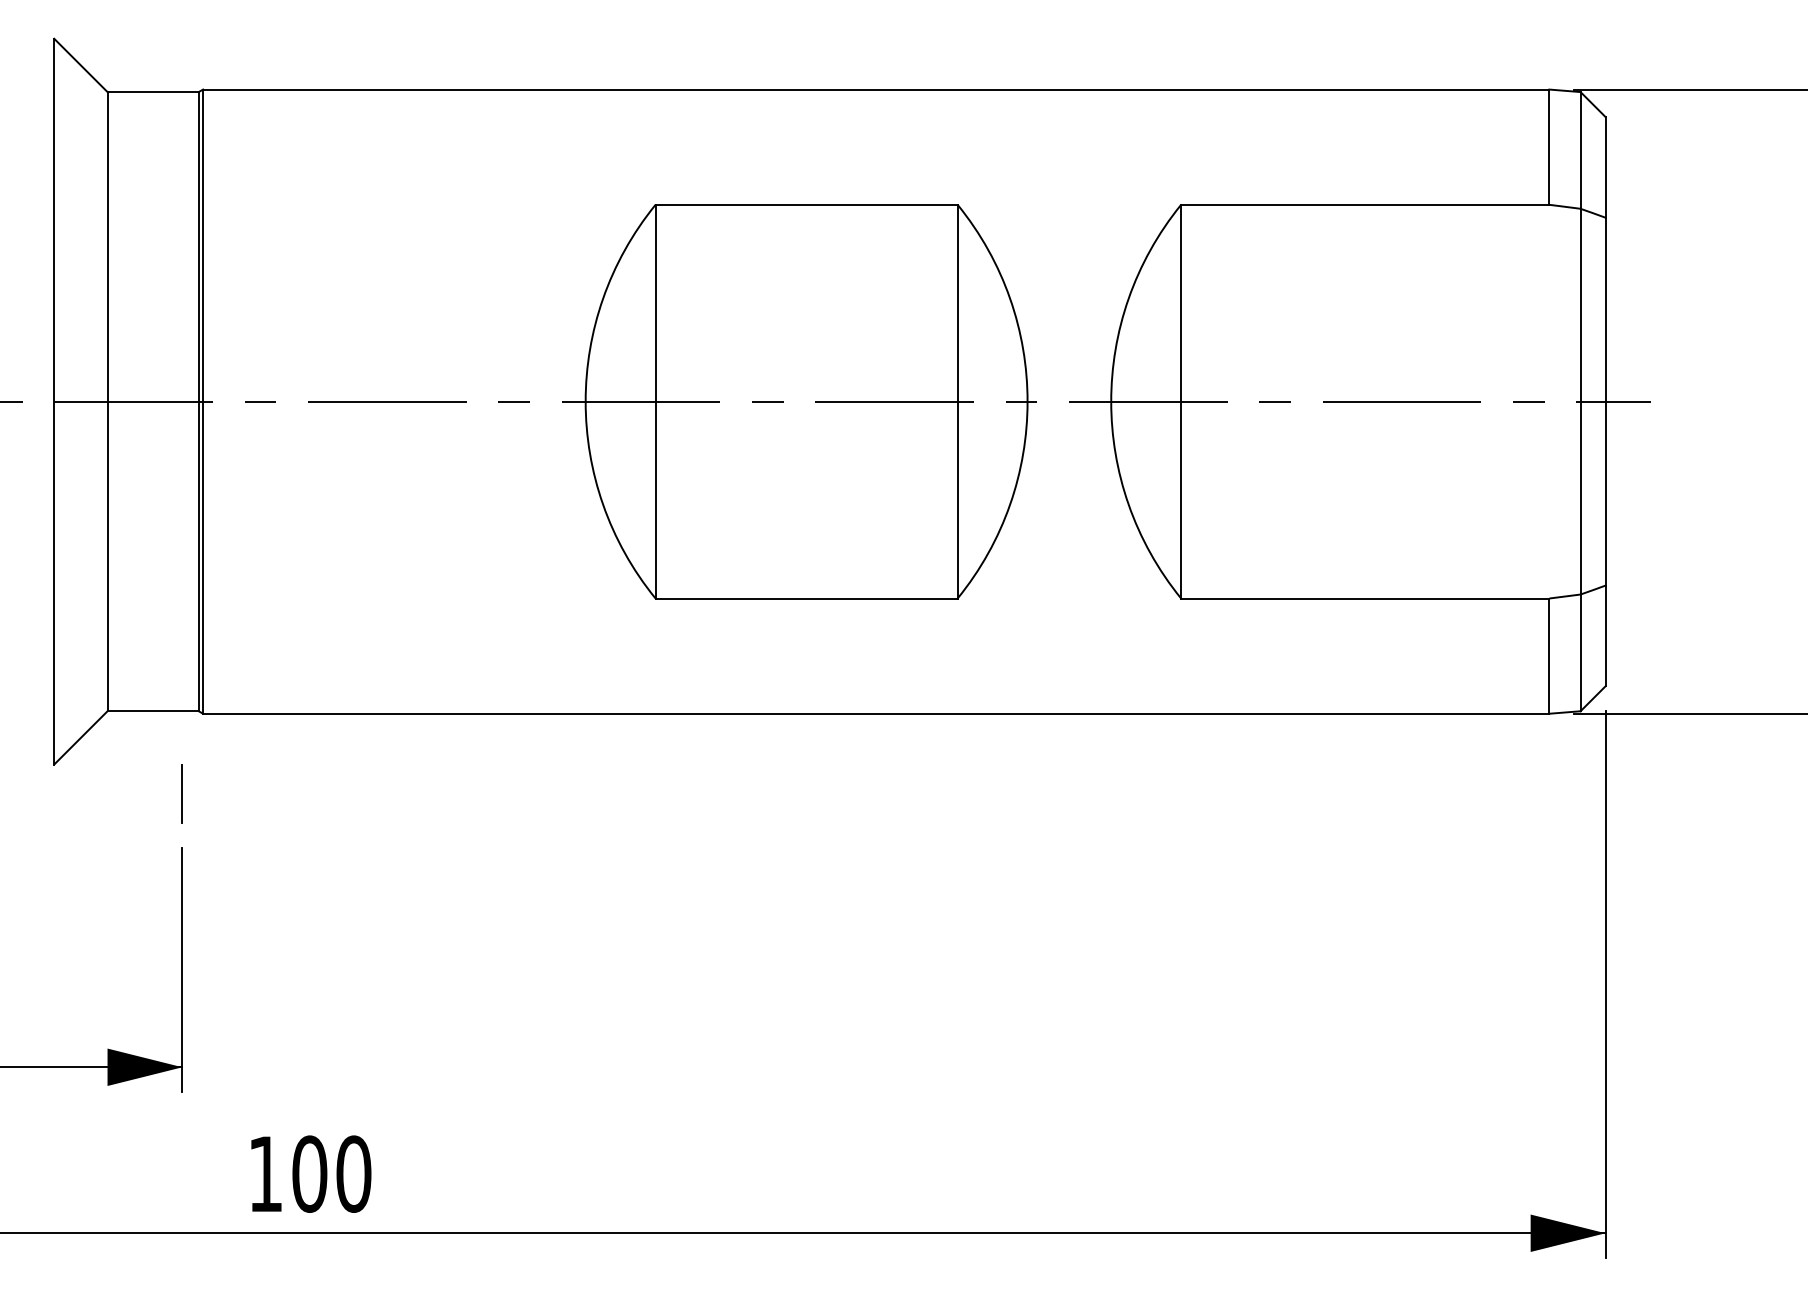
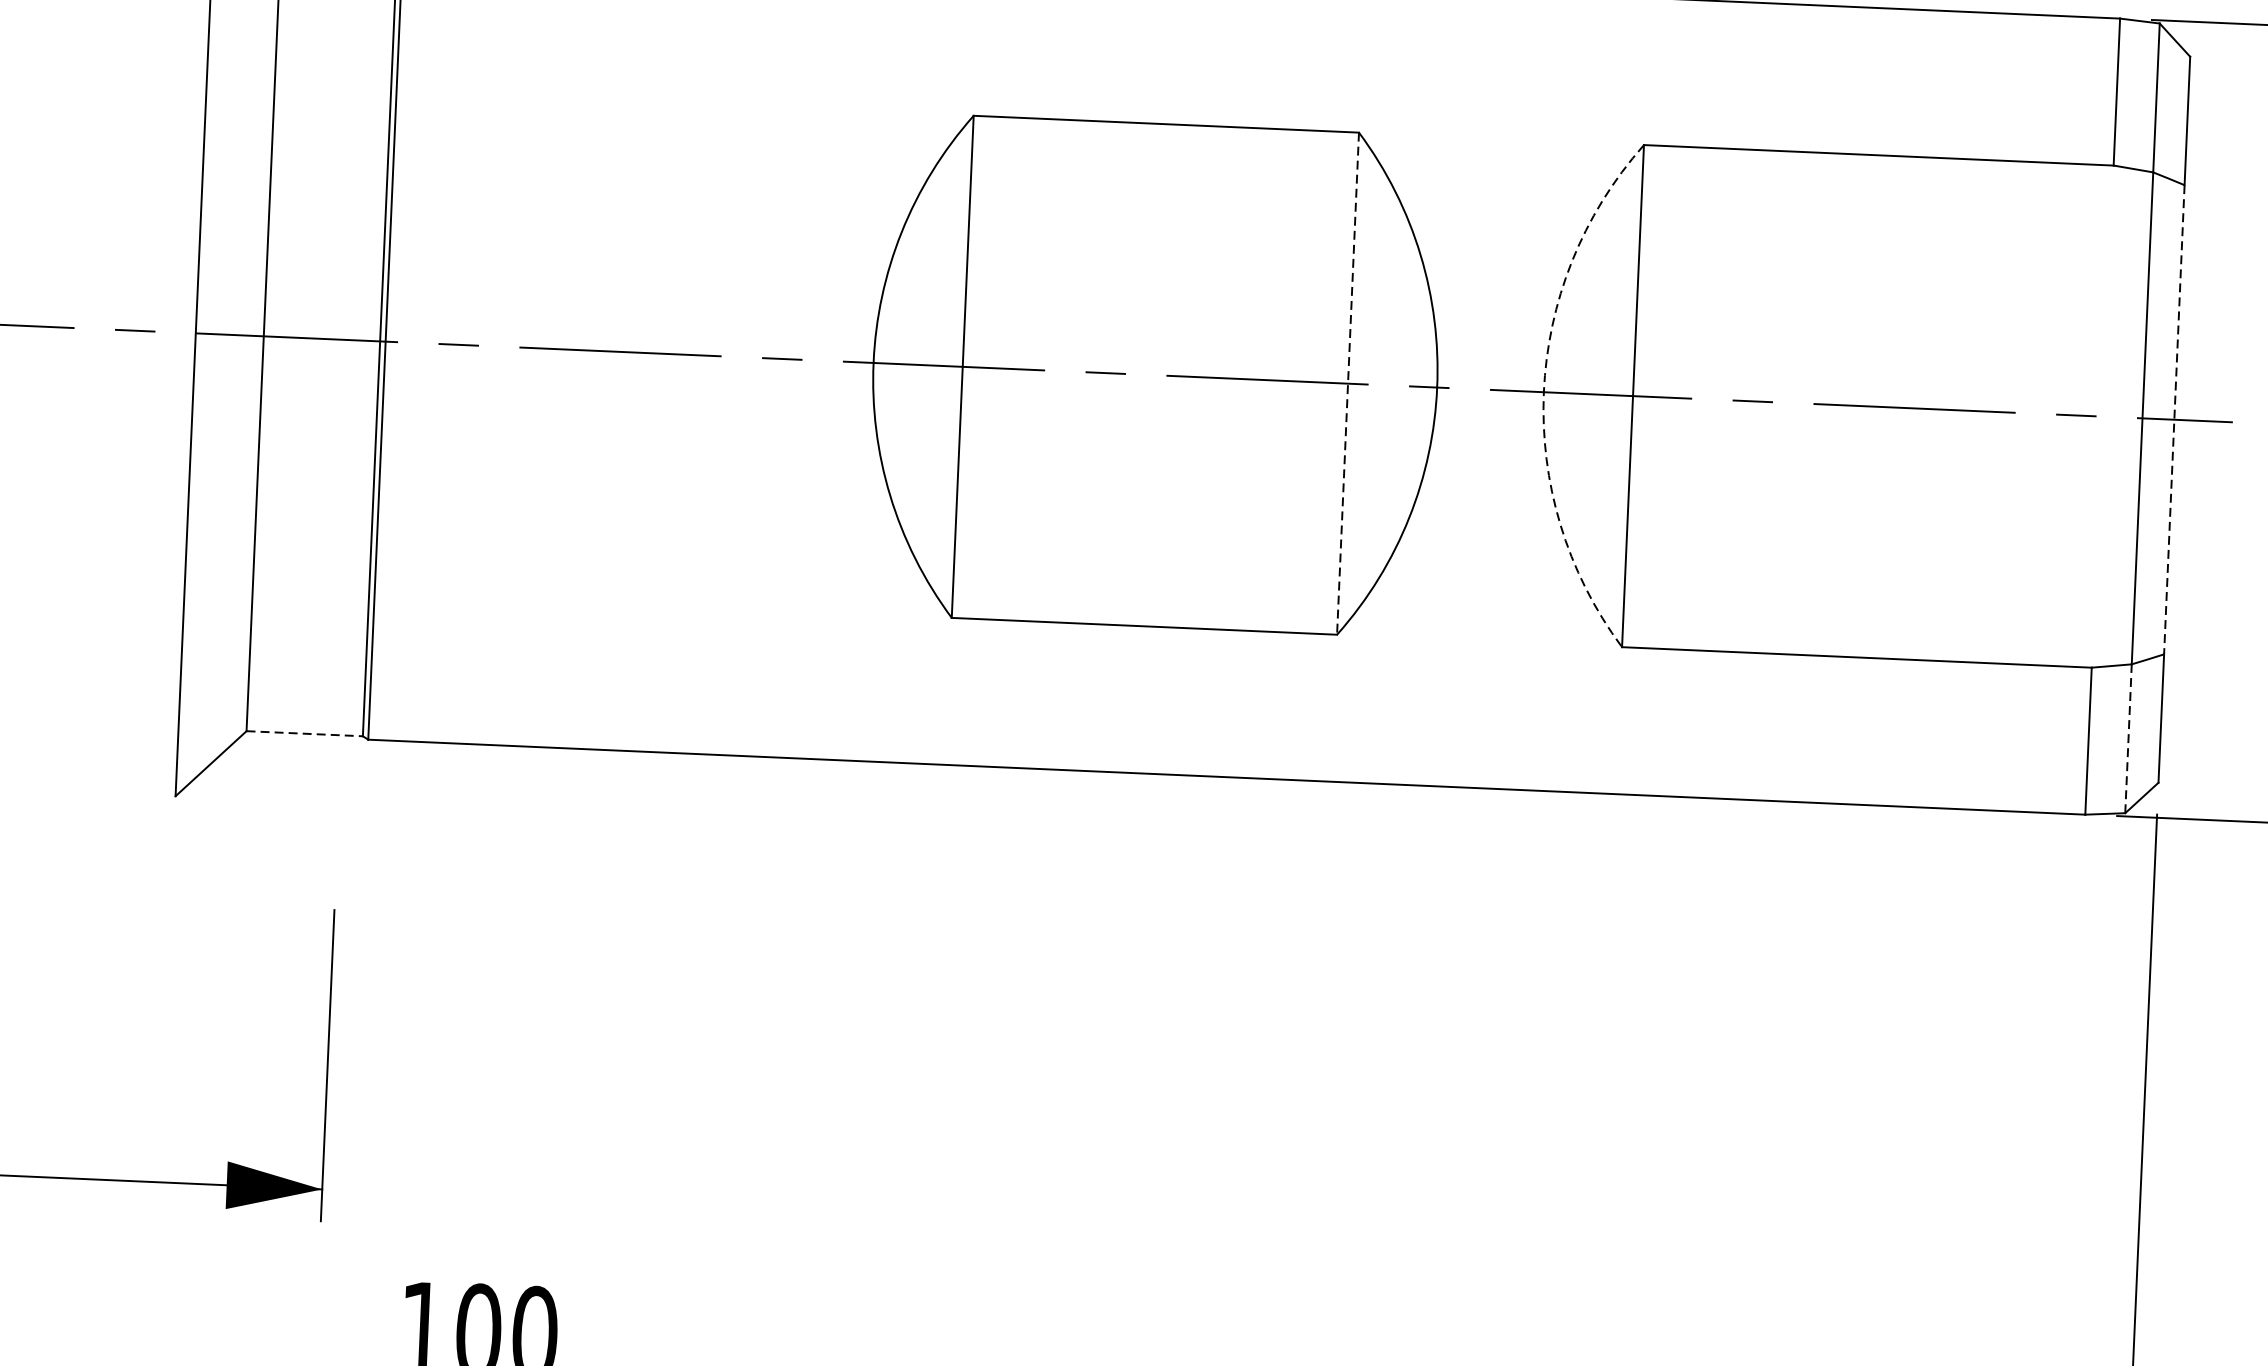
line: (957, 401) -> (1347, 383), solid -> dashed
arc: (1111, 401) -> (1544, 392), solid -> dashed
line: (1605, 401) -> (2174, 419), solid -> dashed
line: (1580, 652) -> (2128, 738), solid -> dashed
line: (153, 711) -> (305, 734), solid -> dashed
line: (181, 793) -> (336, 840), removed

